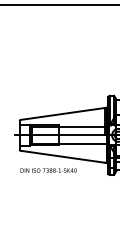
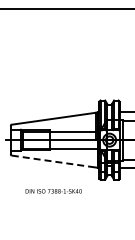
line: (63, 156) -> (54, 161), solid -> dashed
text: (48, 170) -> (53, 191), moved

